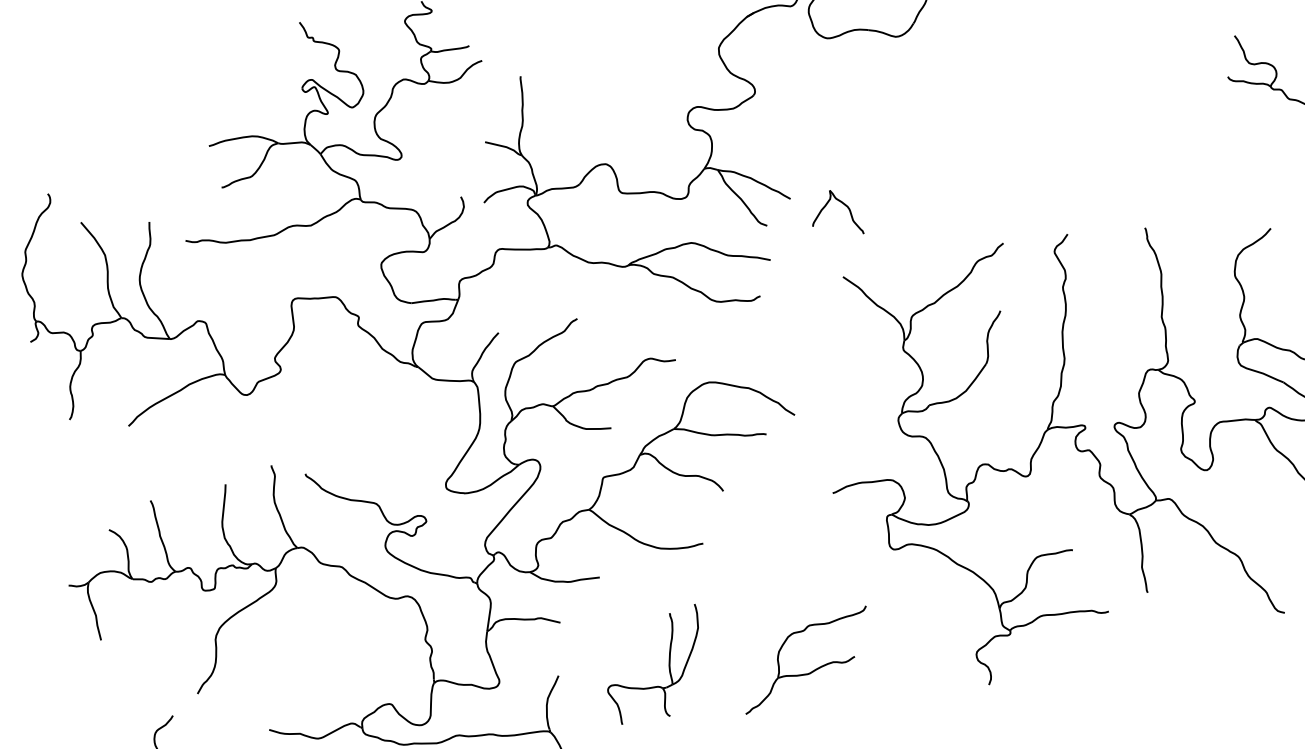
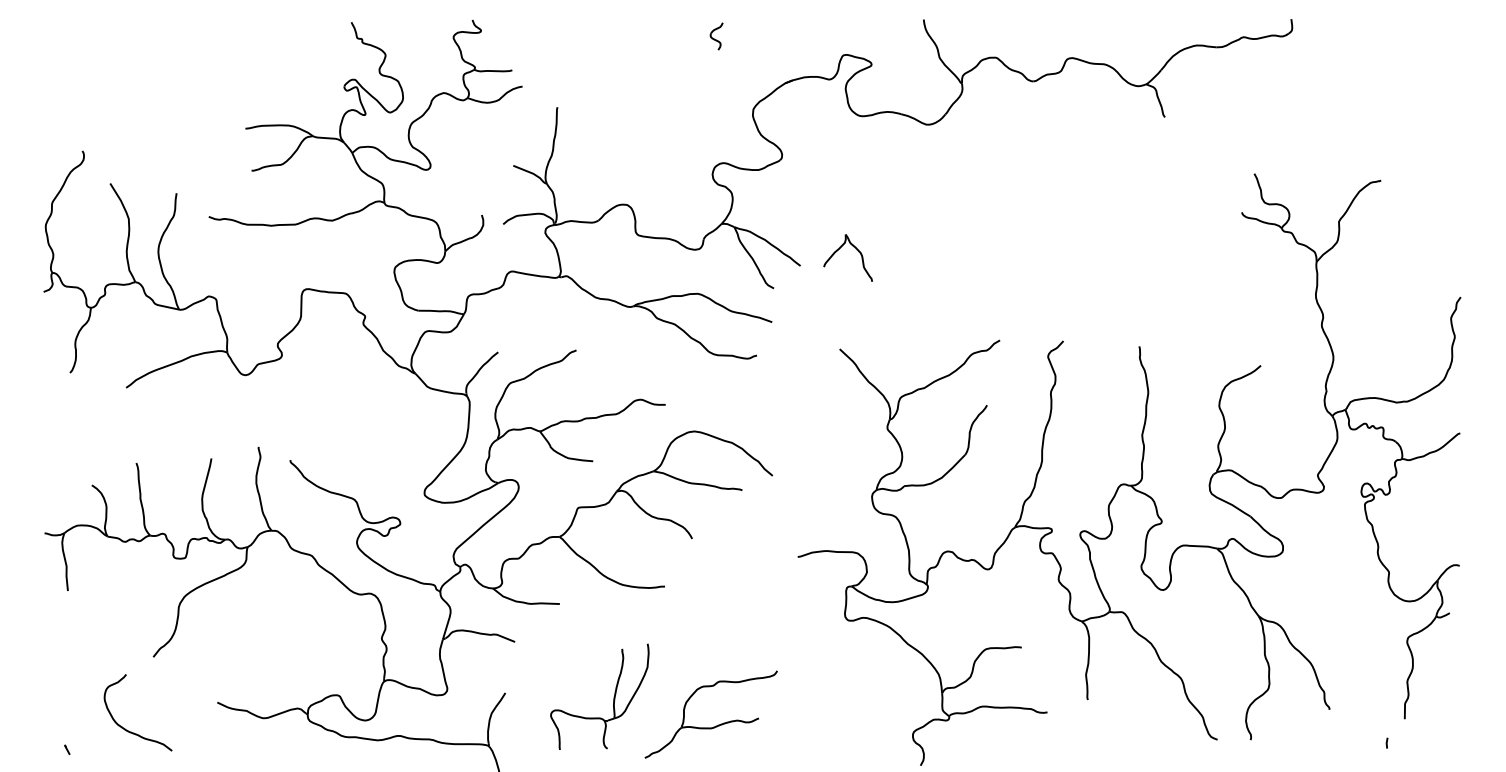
part: (825, 206) -> (839, 249), moved
part: (810, 671) -> (713, 726), moved

